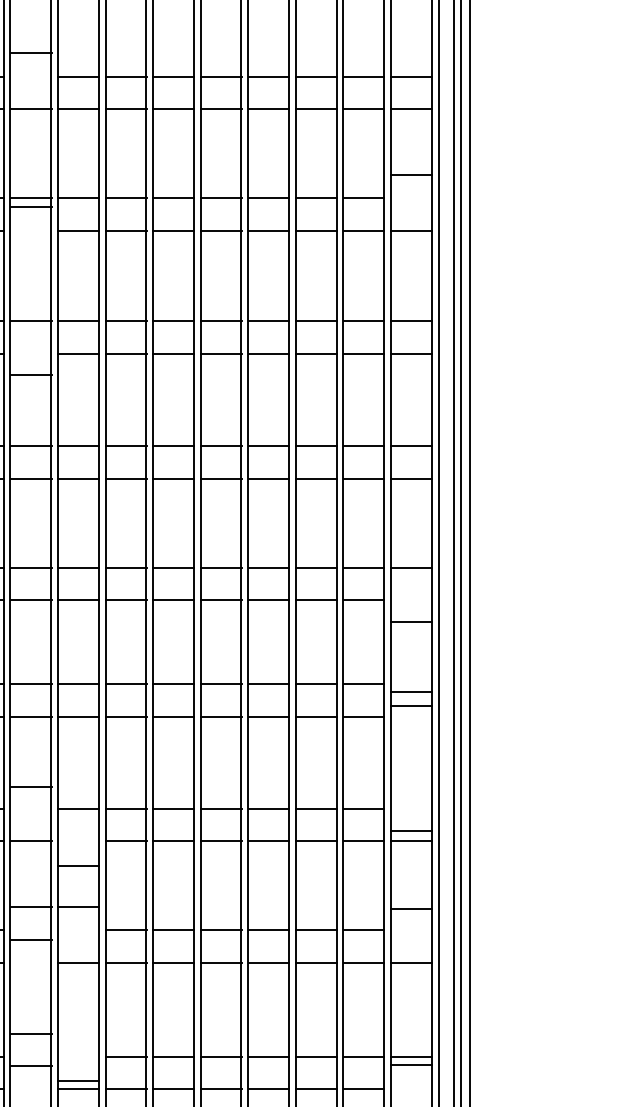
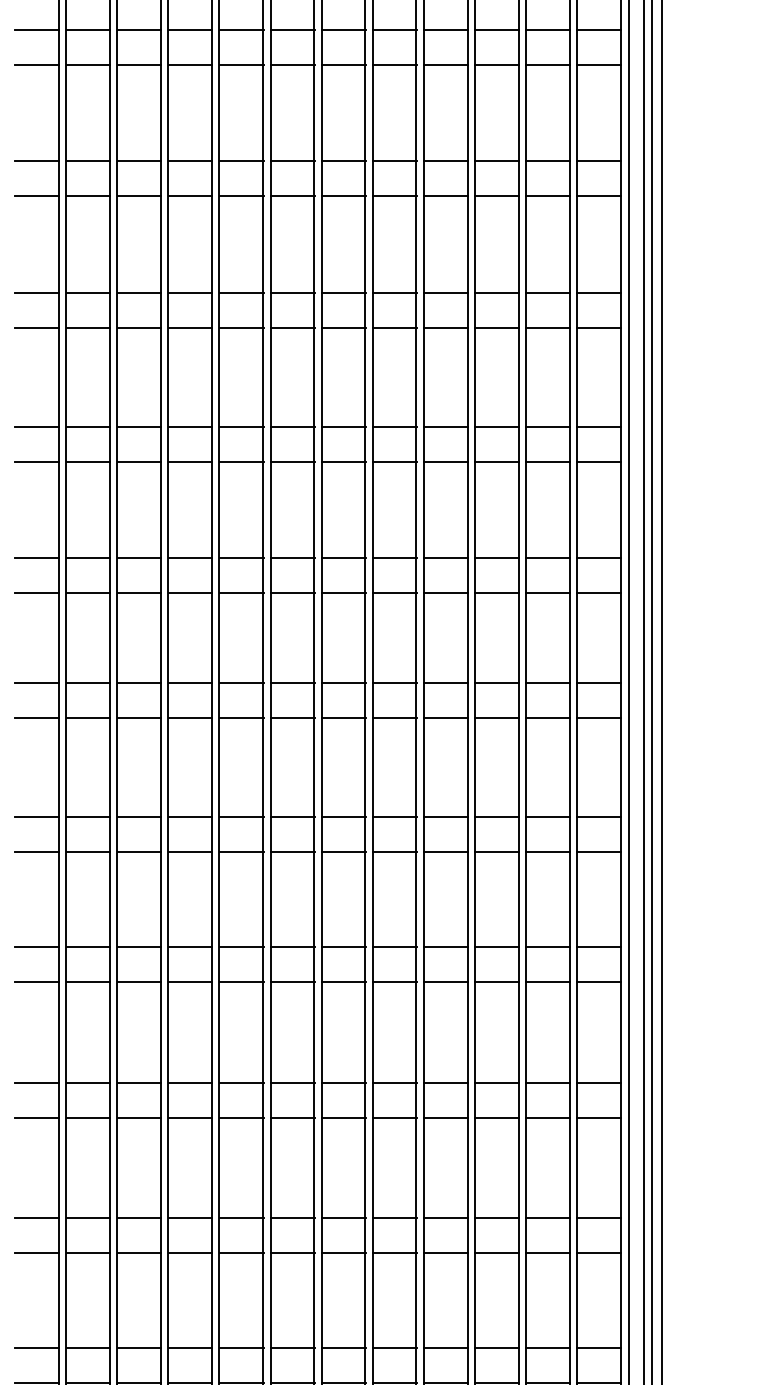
line: (31, 52) -> (190, 30), moved
line: (411, 174) -> (599, 160), moved
line: (31, 207) -> (190, 195), moved
line: (31, 375) -> (190, 328), moved
line: (411, 621) -> (599, 592), moved
line: (411, 692) -> (599, 717), moved
line: (411, 706) -> (599, 682), moved
line: (31, 786) -> (190, 816), moved
line: (411, 830) -> (599, 816), moved
line: (78, 865) -> (241, 851), moved
line: (31, 907) -> (190, 947), moved
line: (78, 907) -> (241, 947), moved
line: (411, 908) -> (599, 947), moved
line: (31, 939) -> (190, 982), moved
line: (31, 1033) -> (190, 1083), moved
line: (411, 1065) -> (599, 1118), moved
line: (31, 1066) -> (190, 1118), moved
line: (78, 1081) -> (241, 1083), moved

